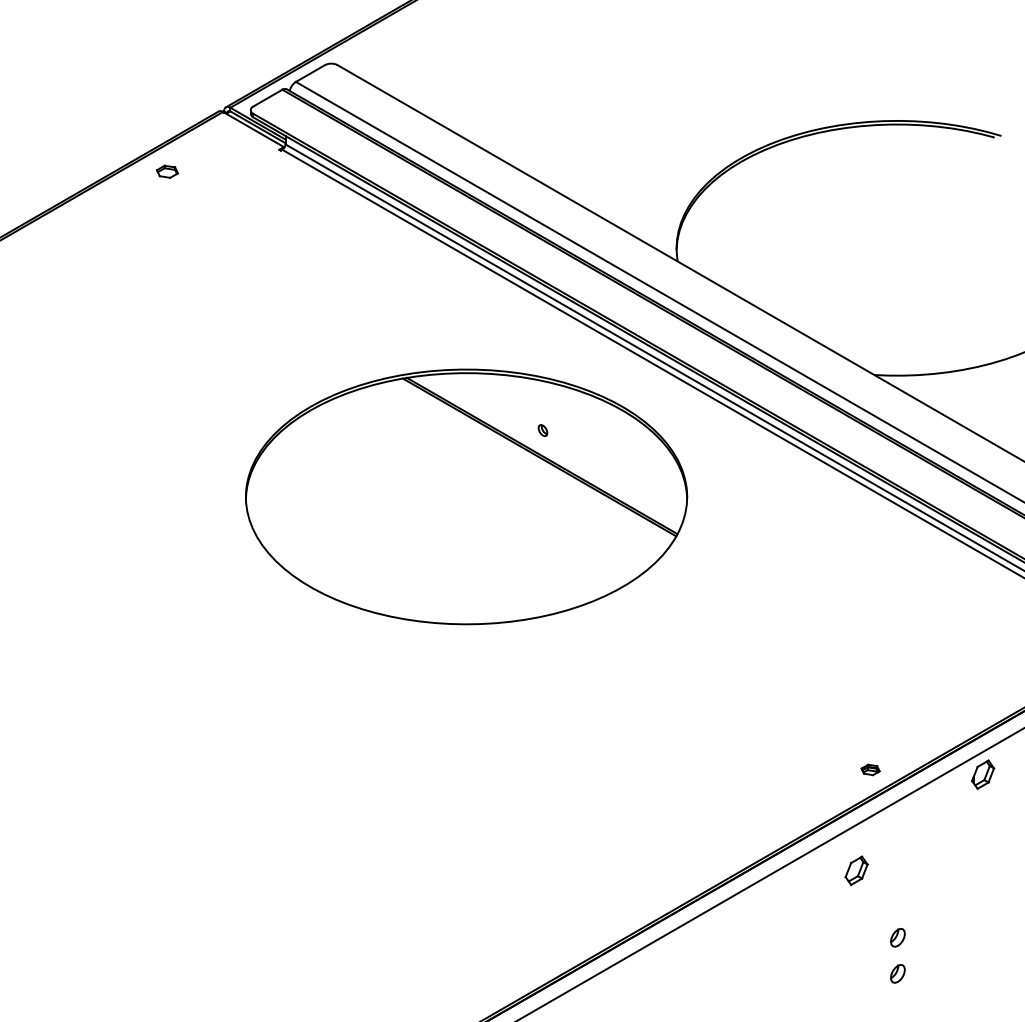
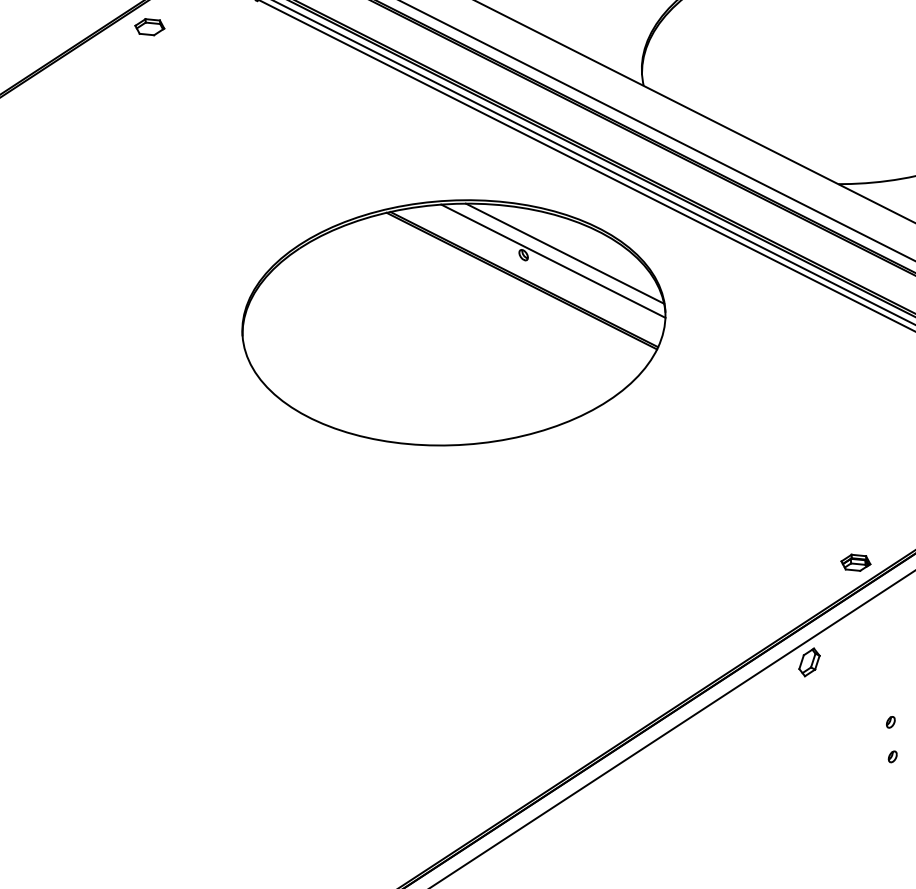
part: (167, 171) -> (149, 26), size x1.43
line: (585, 431) -> (564, 253), added
line: (573, 438) -> (553, 261), added
part: (870, 769) -> (855, 562), size x1.67
part: (856, 870) -> (809, 662), moved
part: (897, 937) -> (890, 722), size x0.62
part: (897, 973) -> (892, 756), size x0.62

